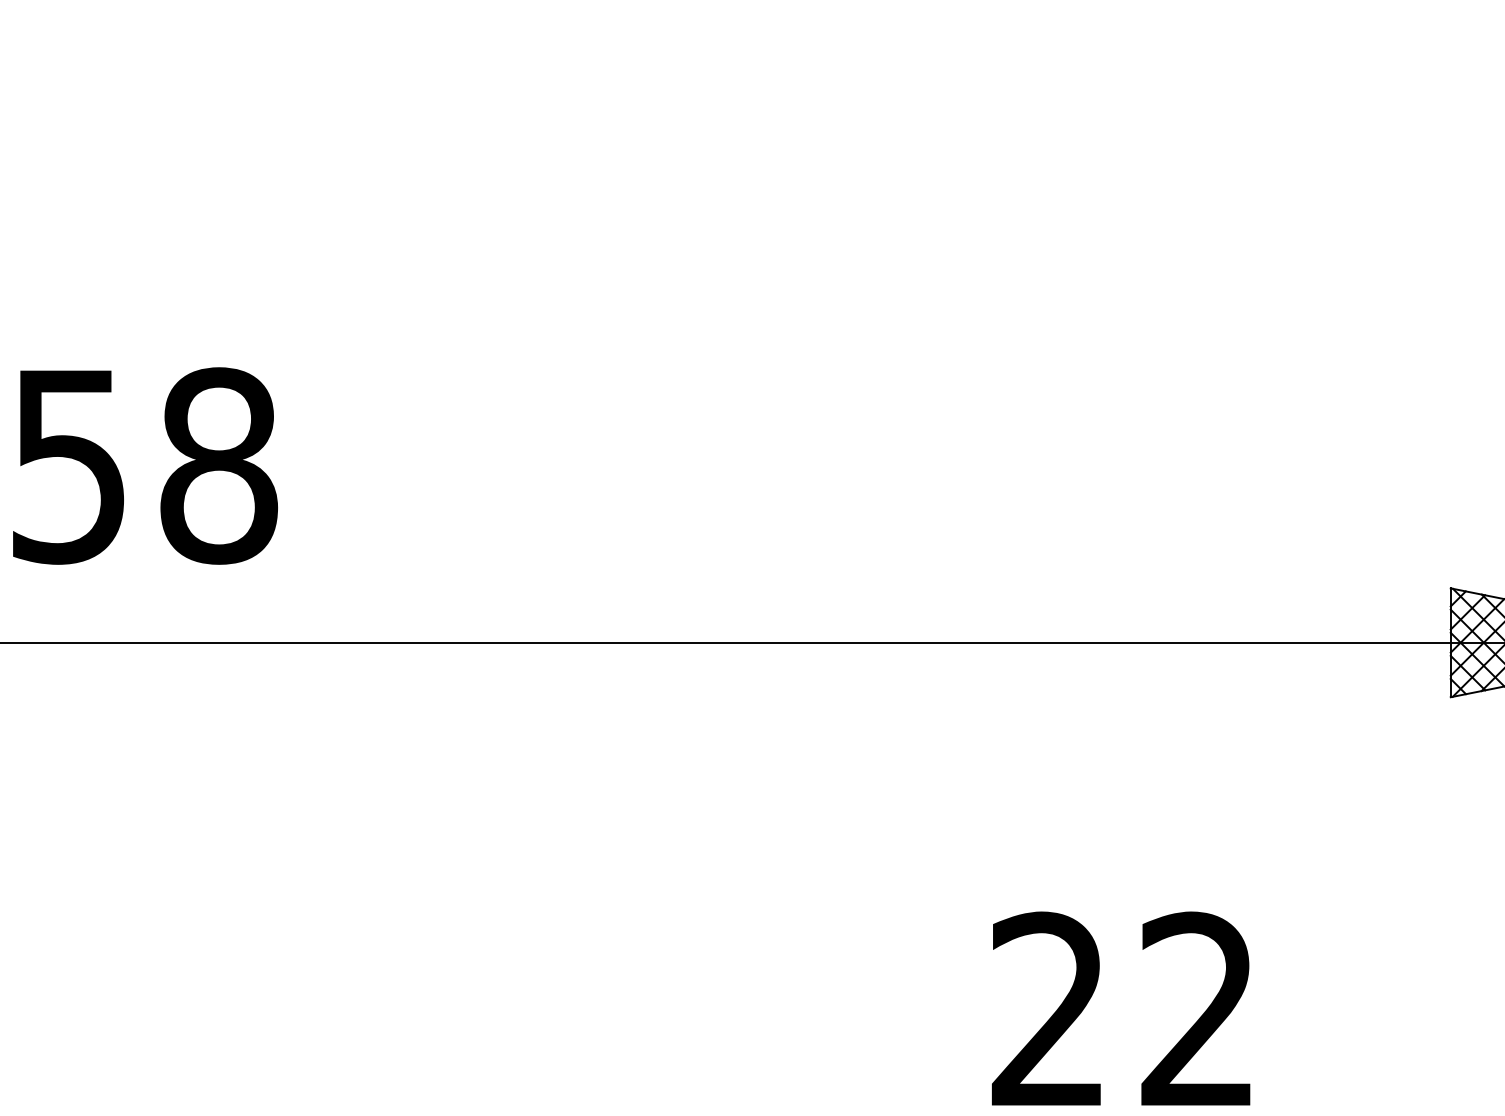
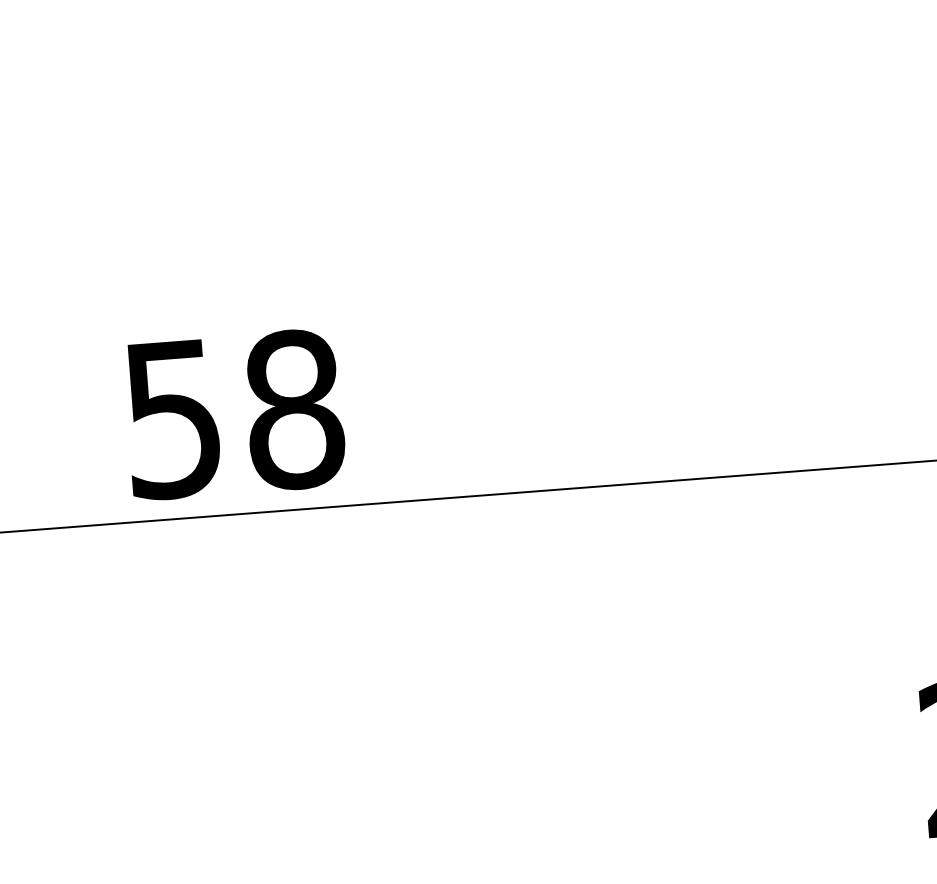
text: (145, 465) -> (234, 414), moved

